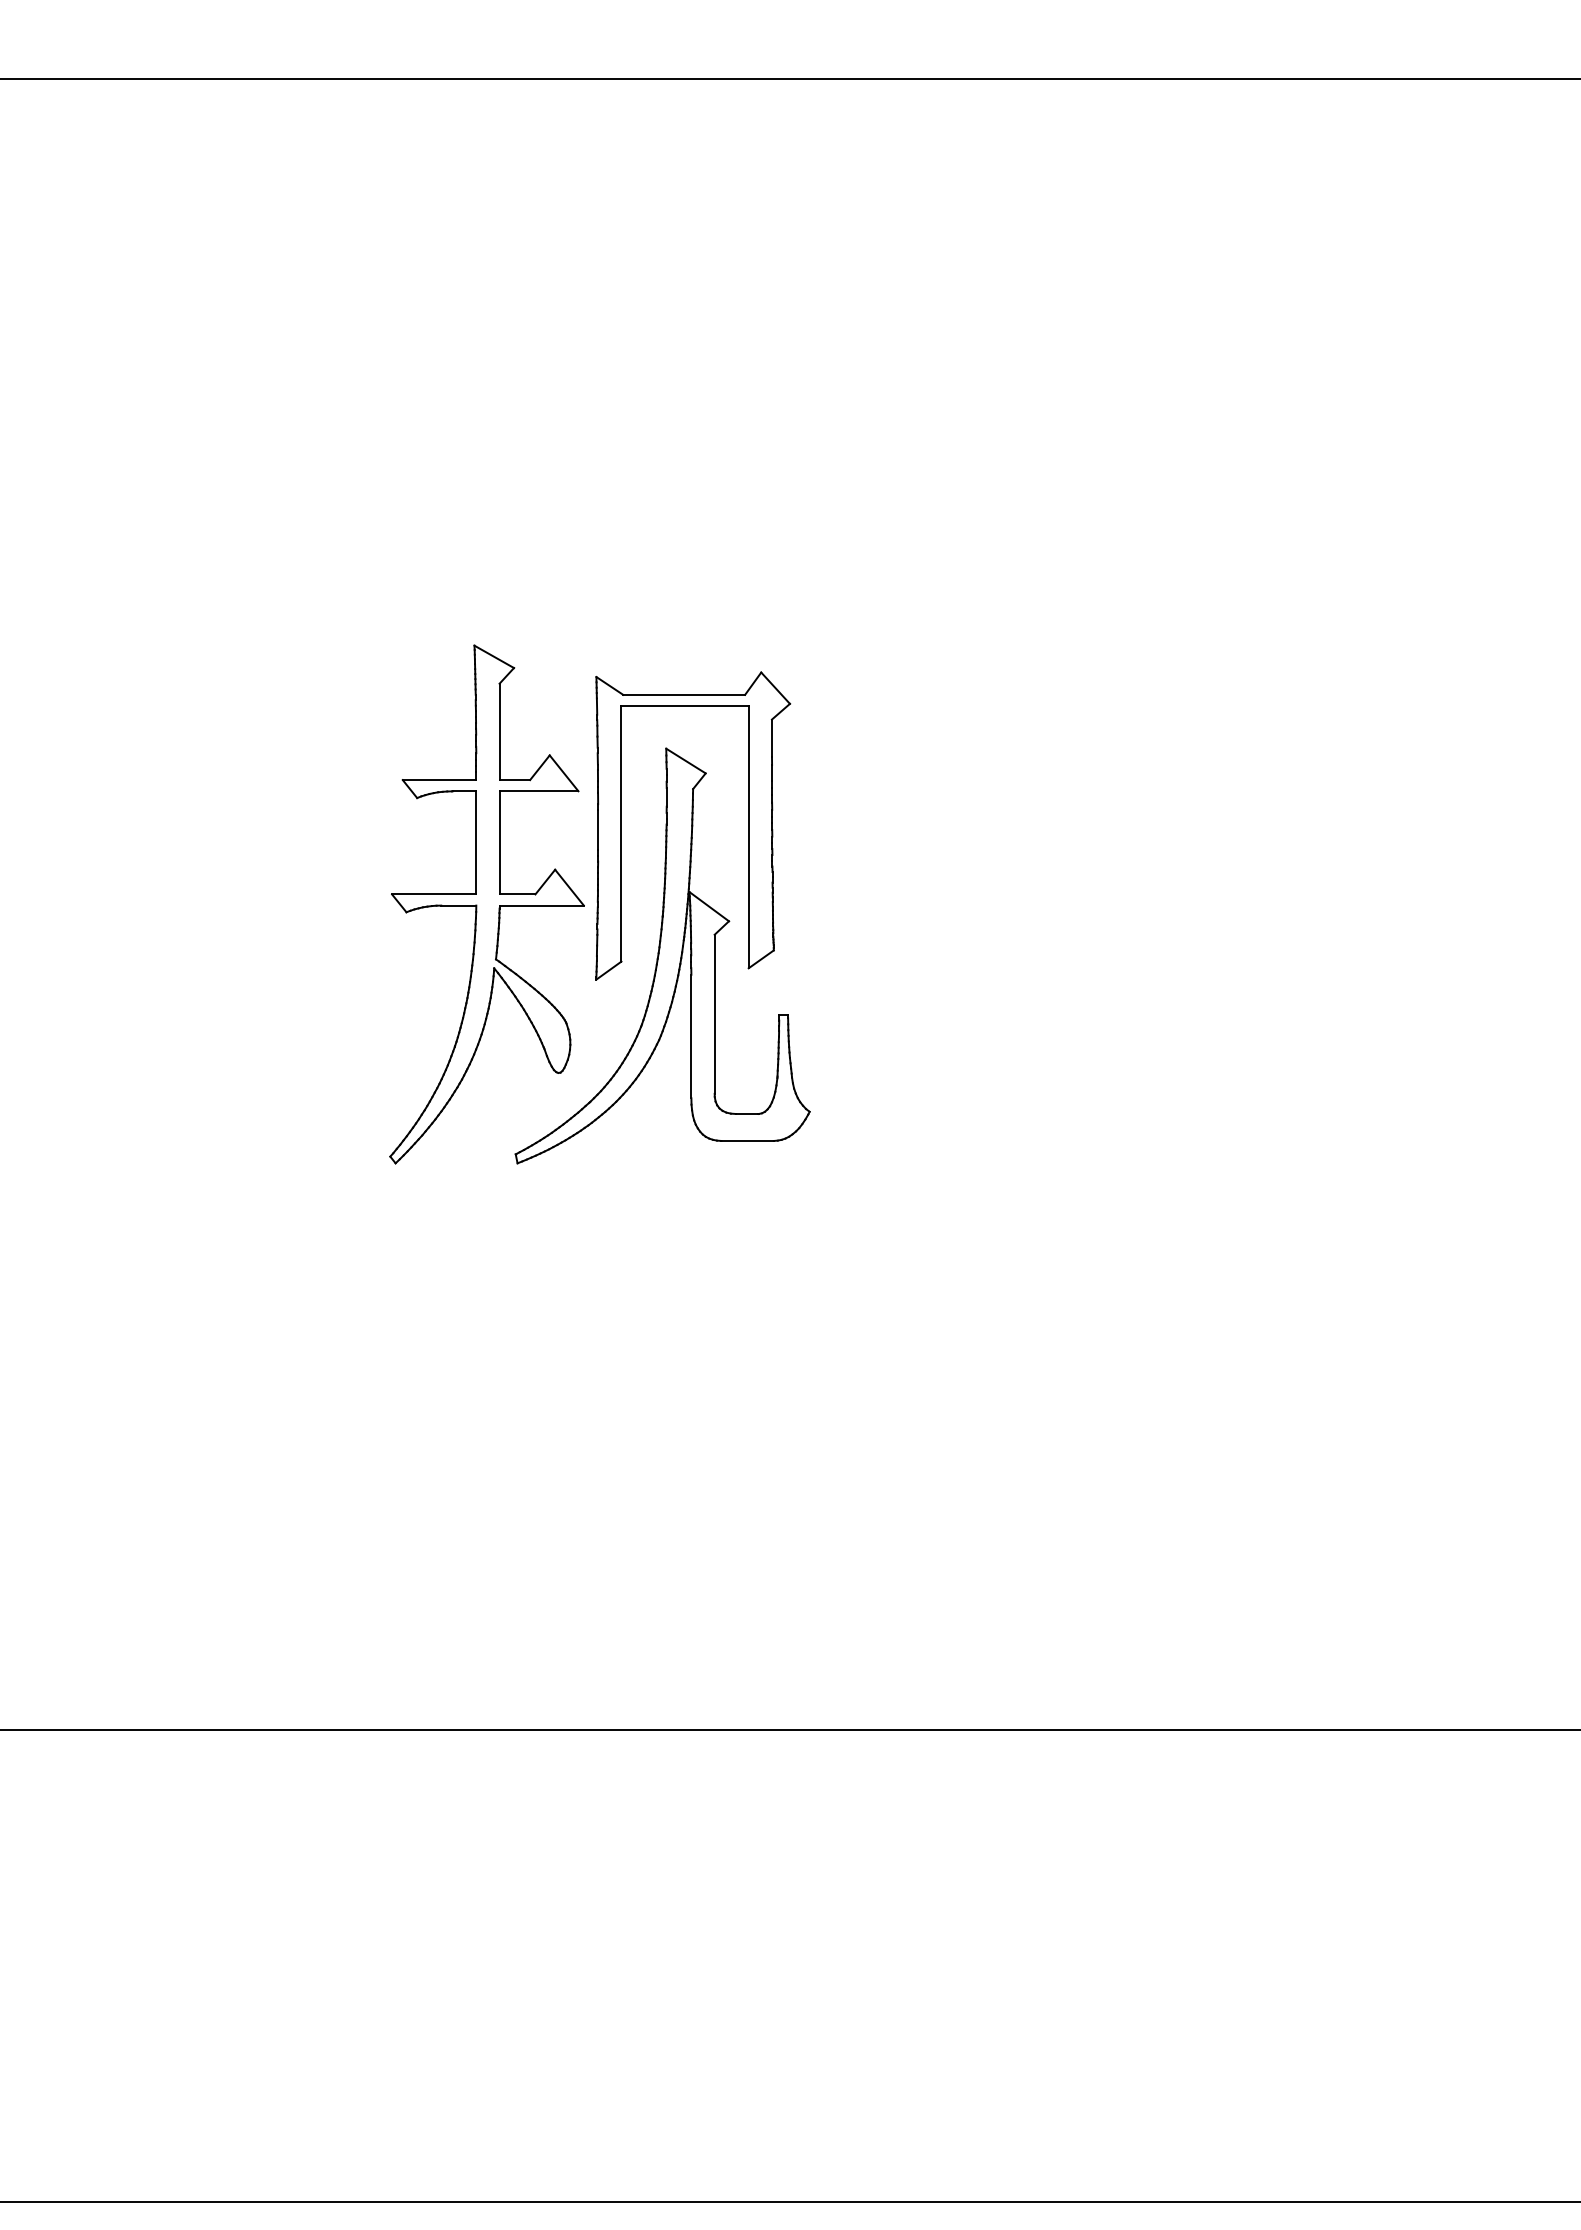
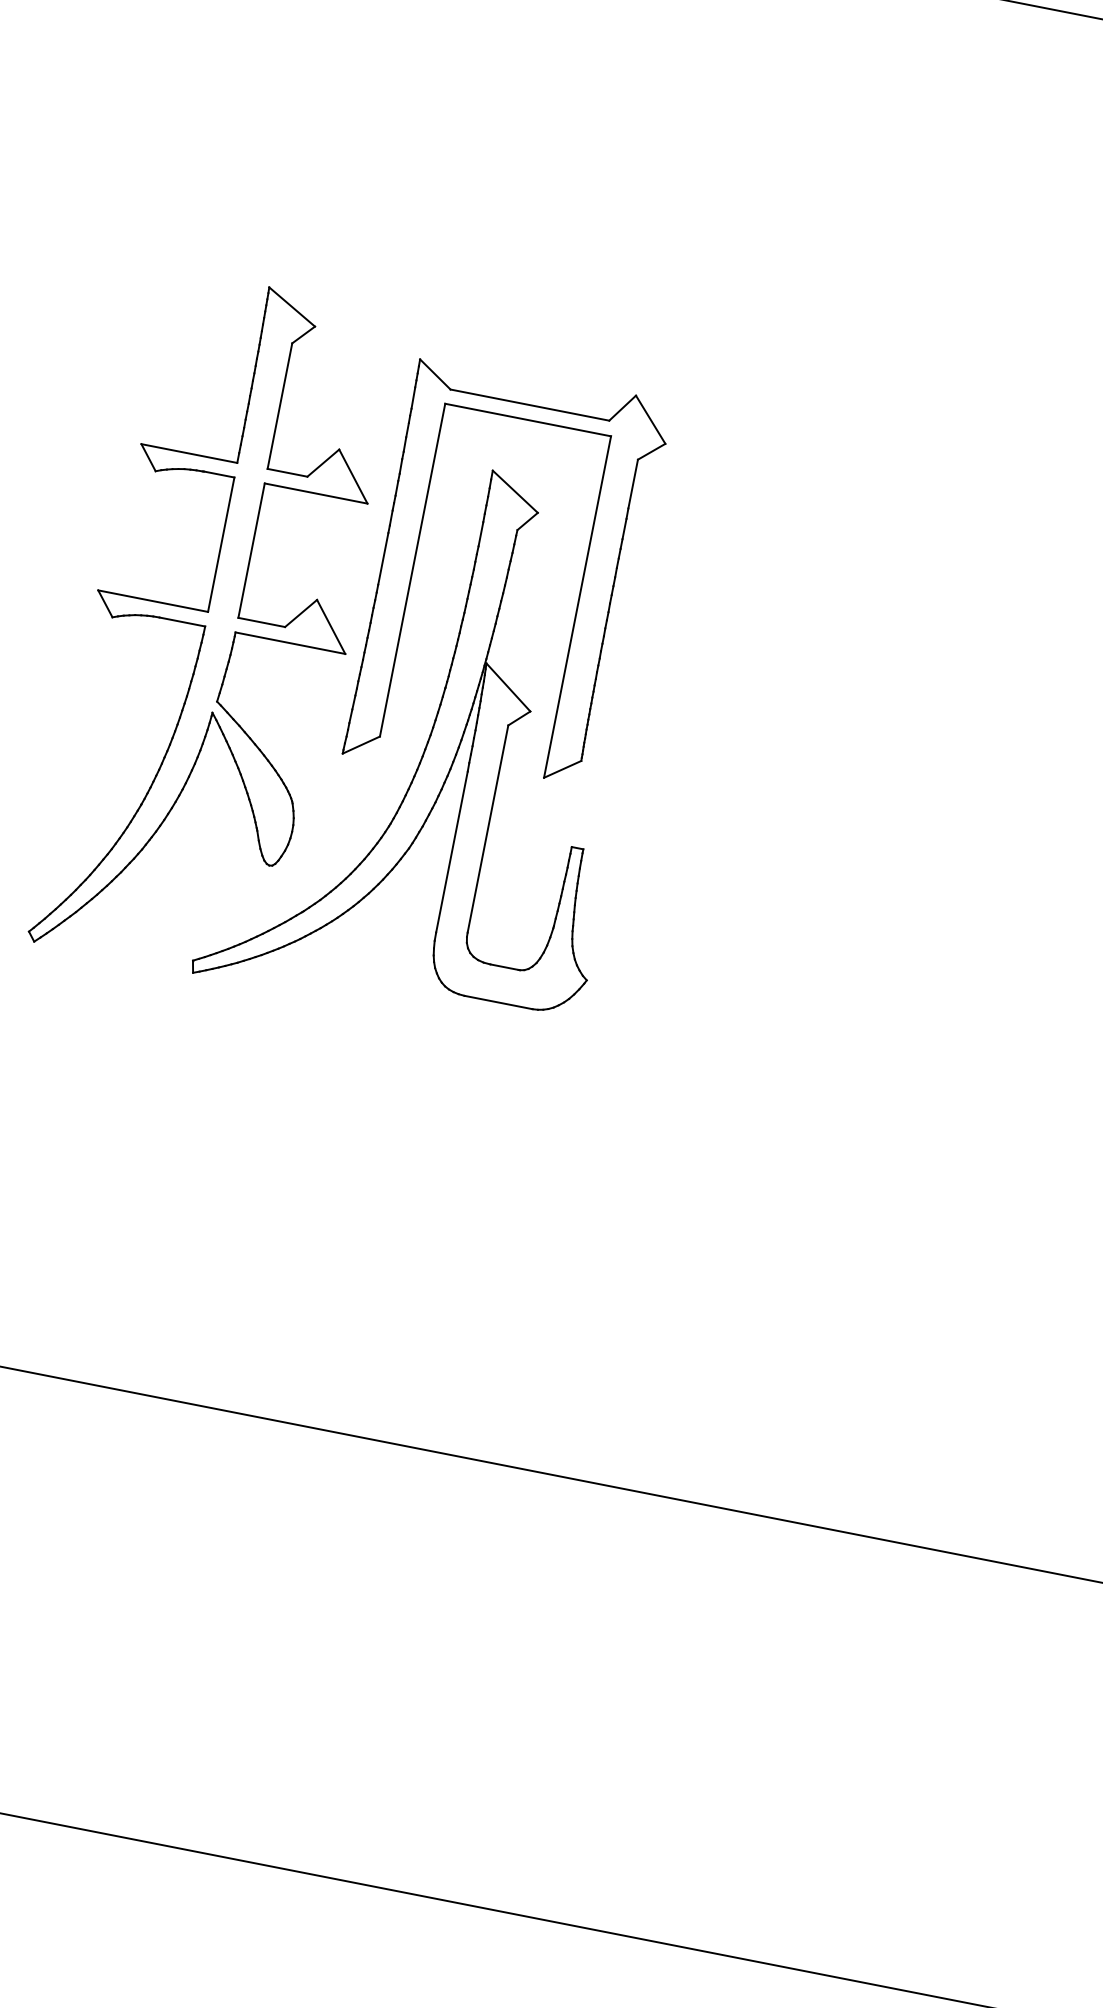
part: (599, 904) -> (366, 656), size x1.43

